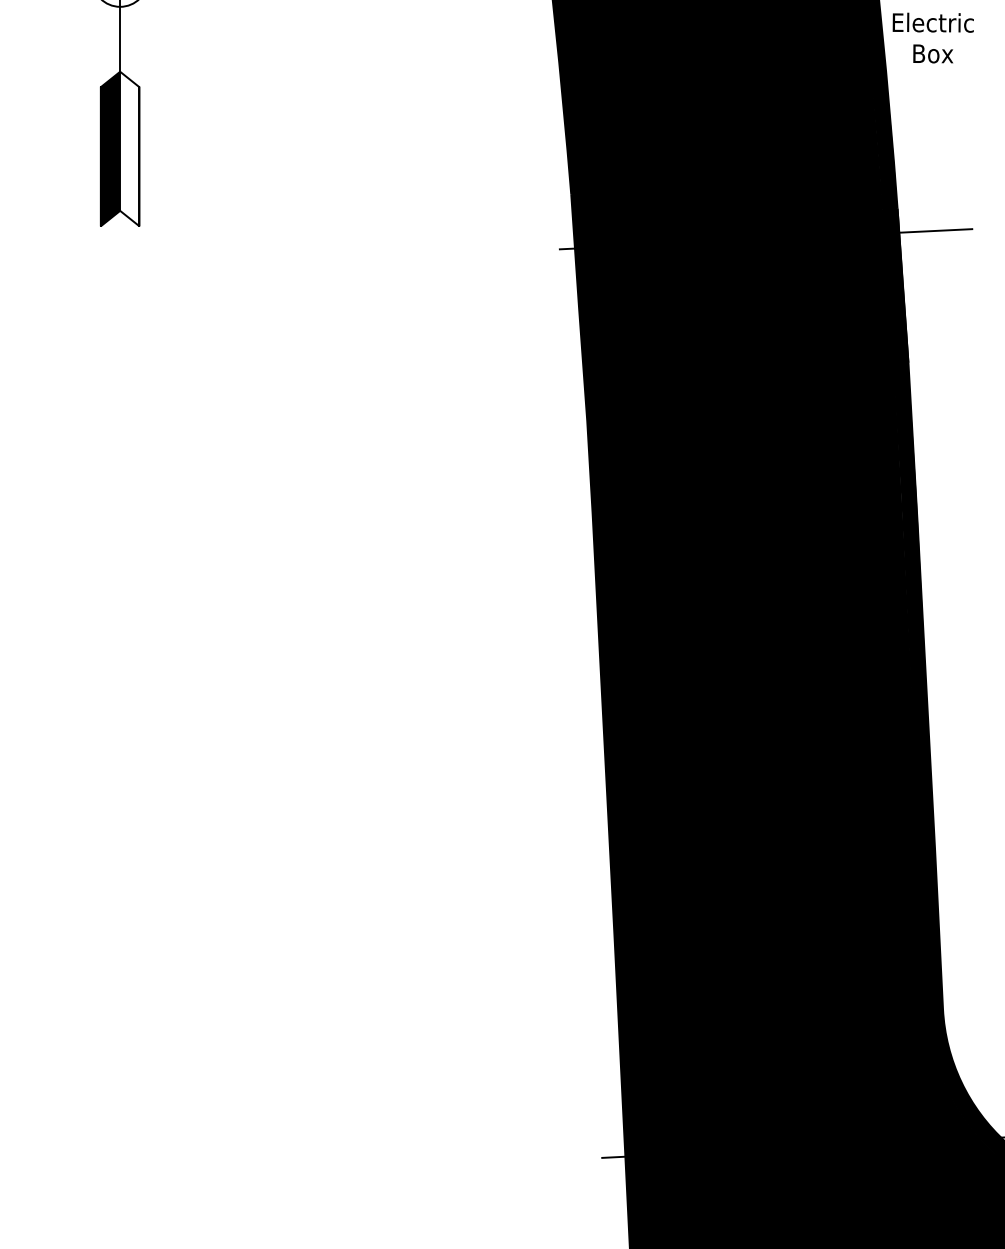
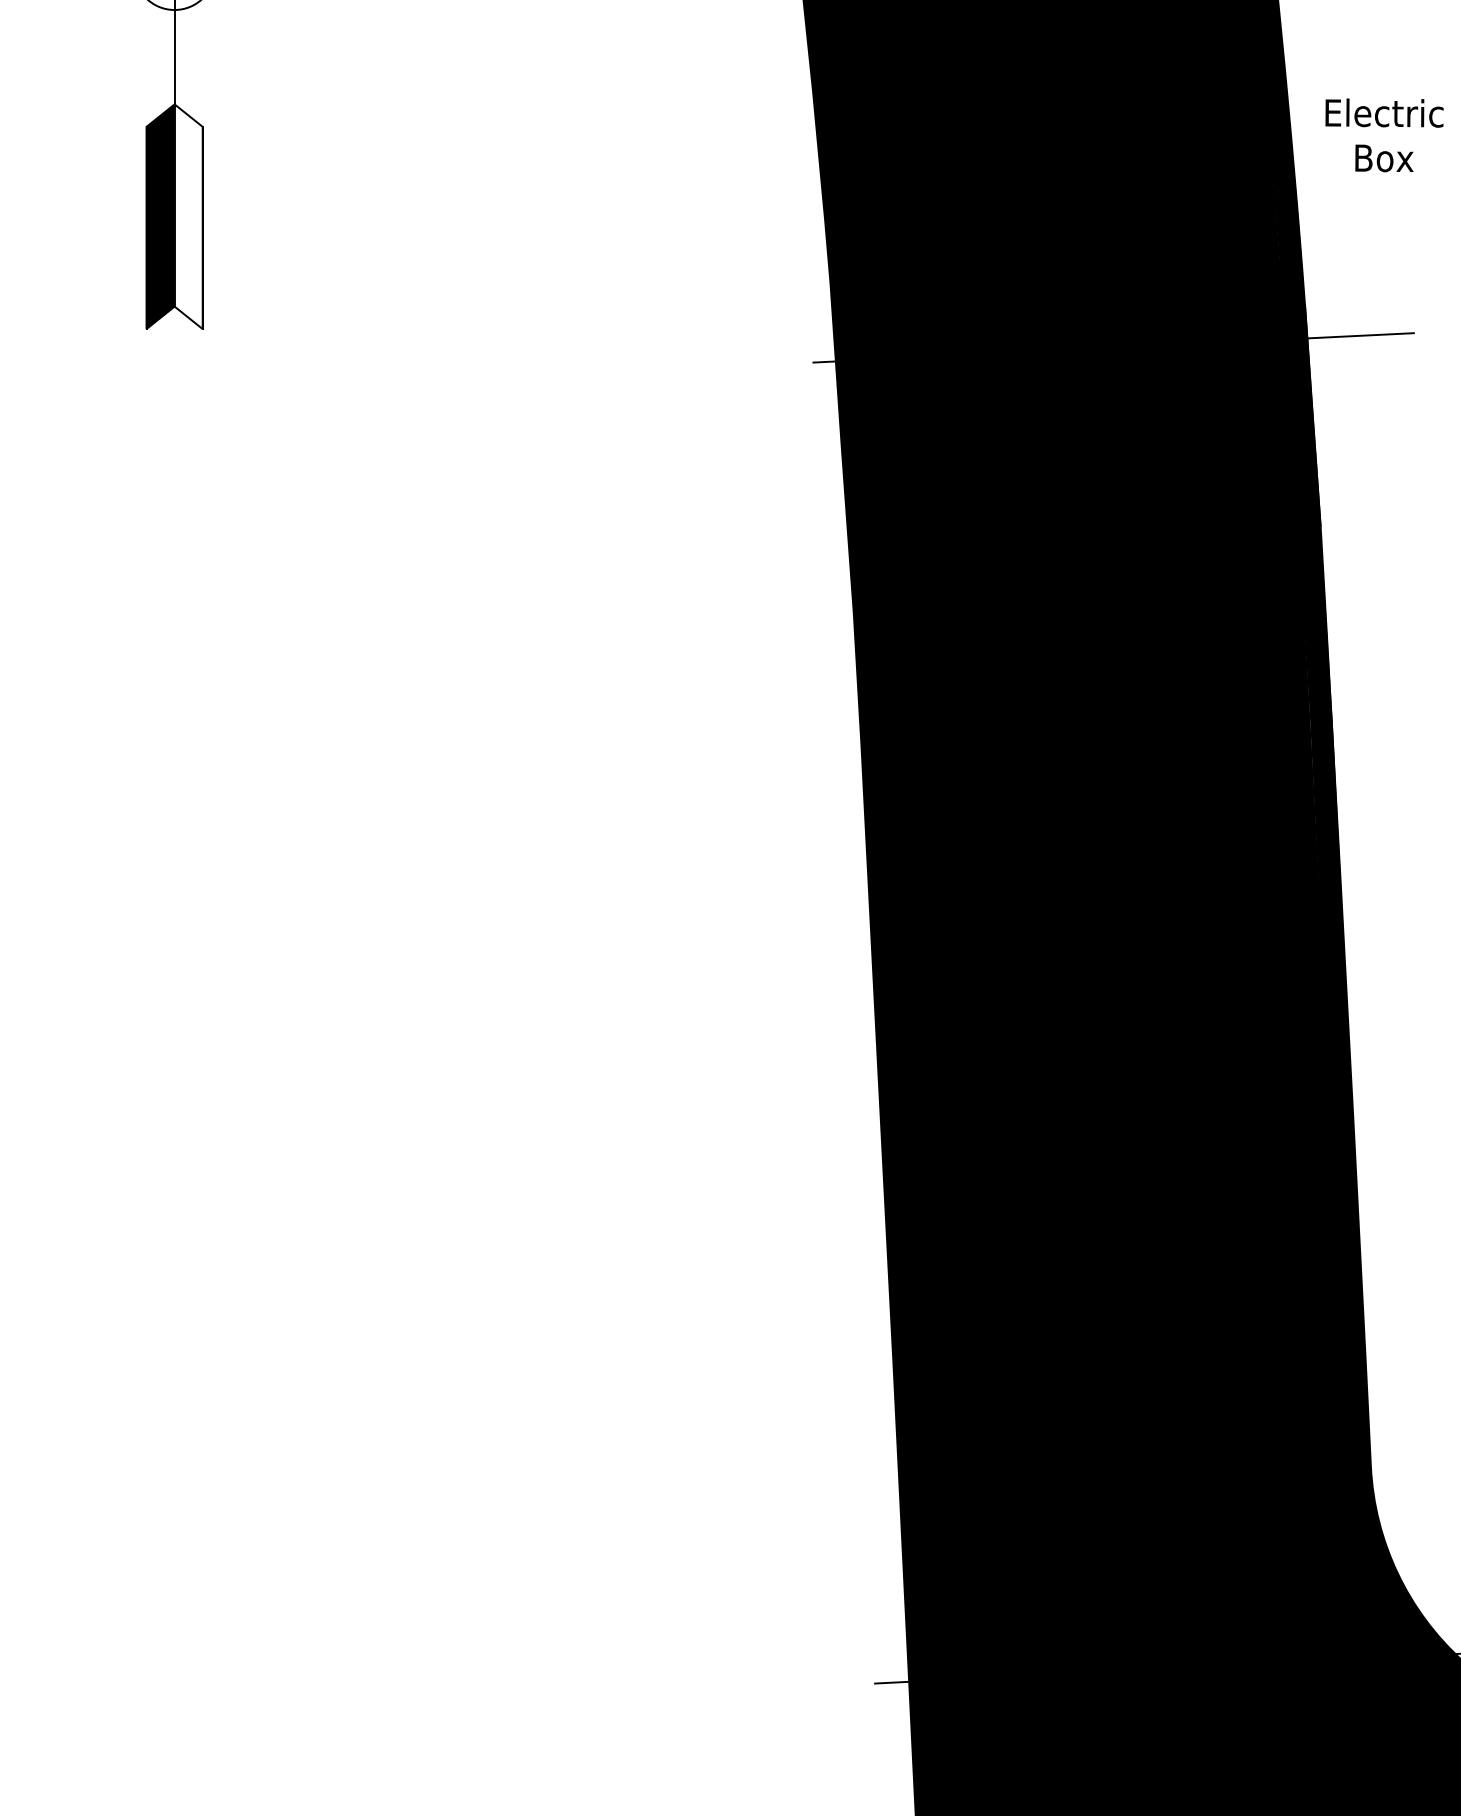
text: (932, 37) -> (1383, 134), moved

